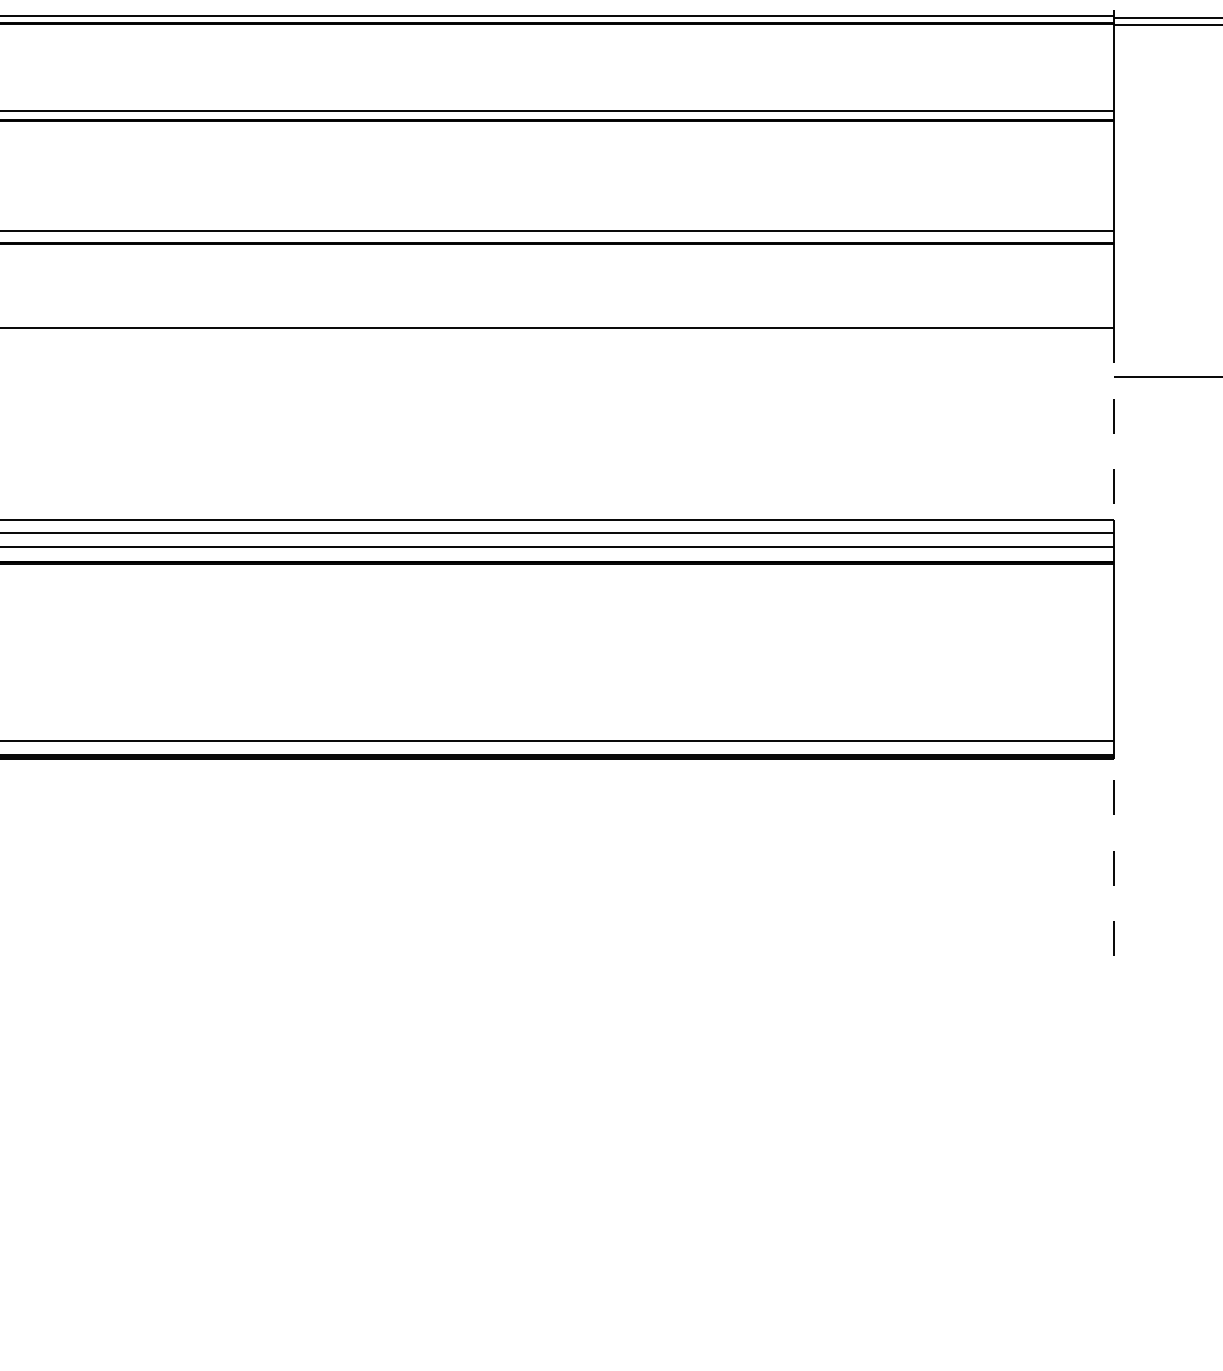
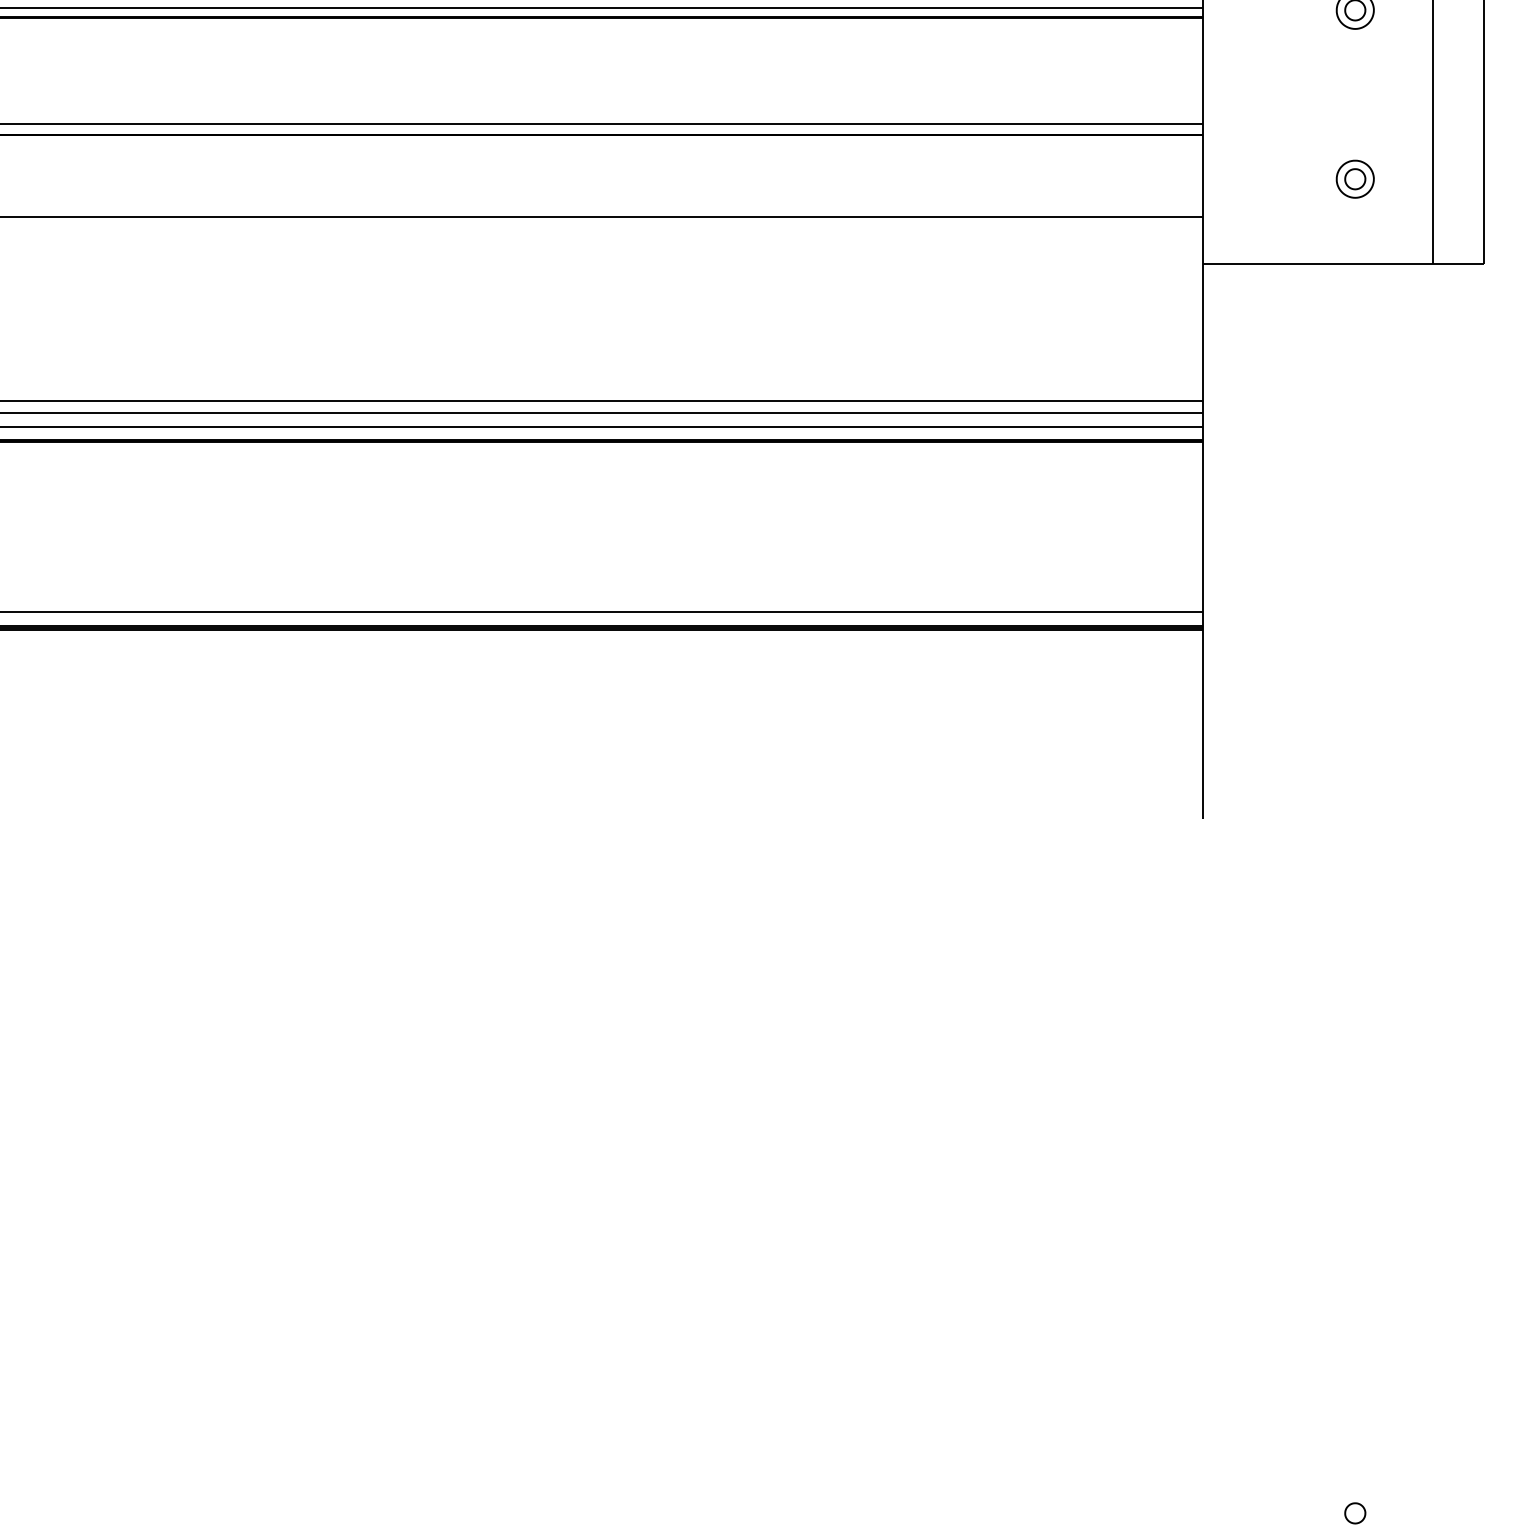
line: (1114, 425) -> (1203, 309), dashed -> solid
line: (1114, 857) -> (1203, 724), dashed -> solid

